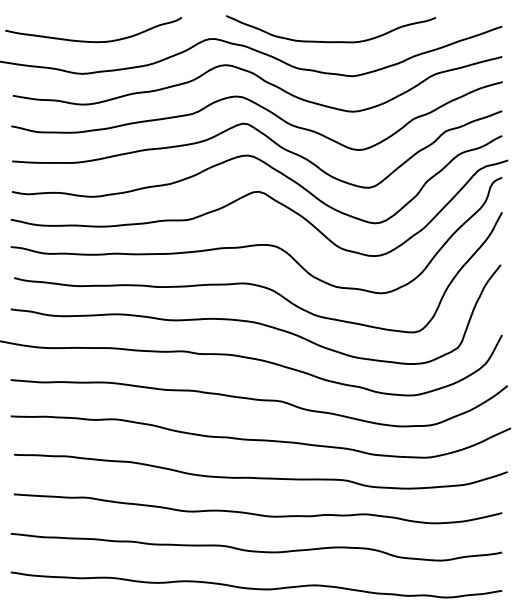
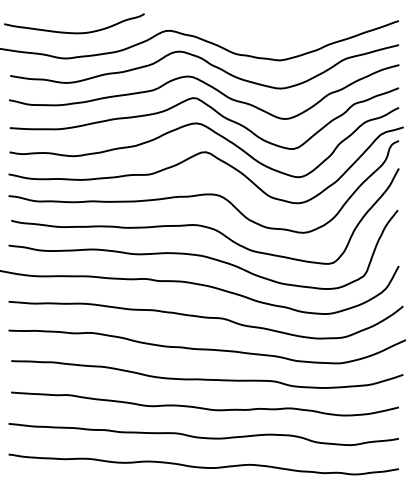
curve: (331, 41) -> (263, 32), removed

